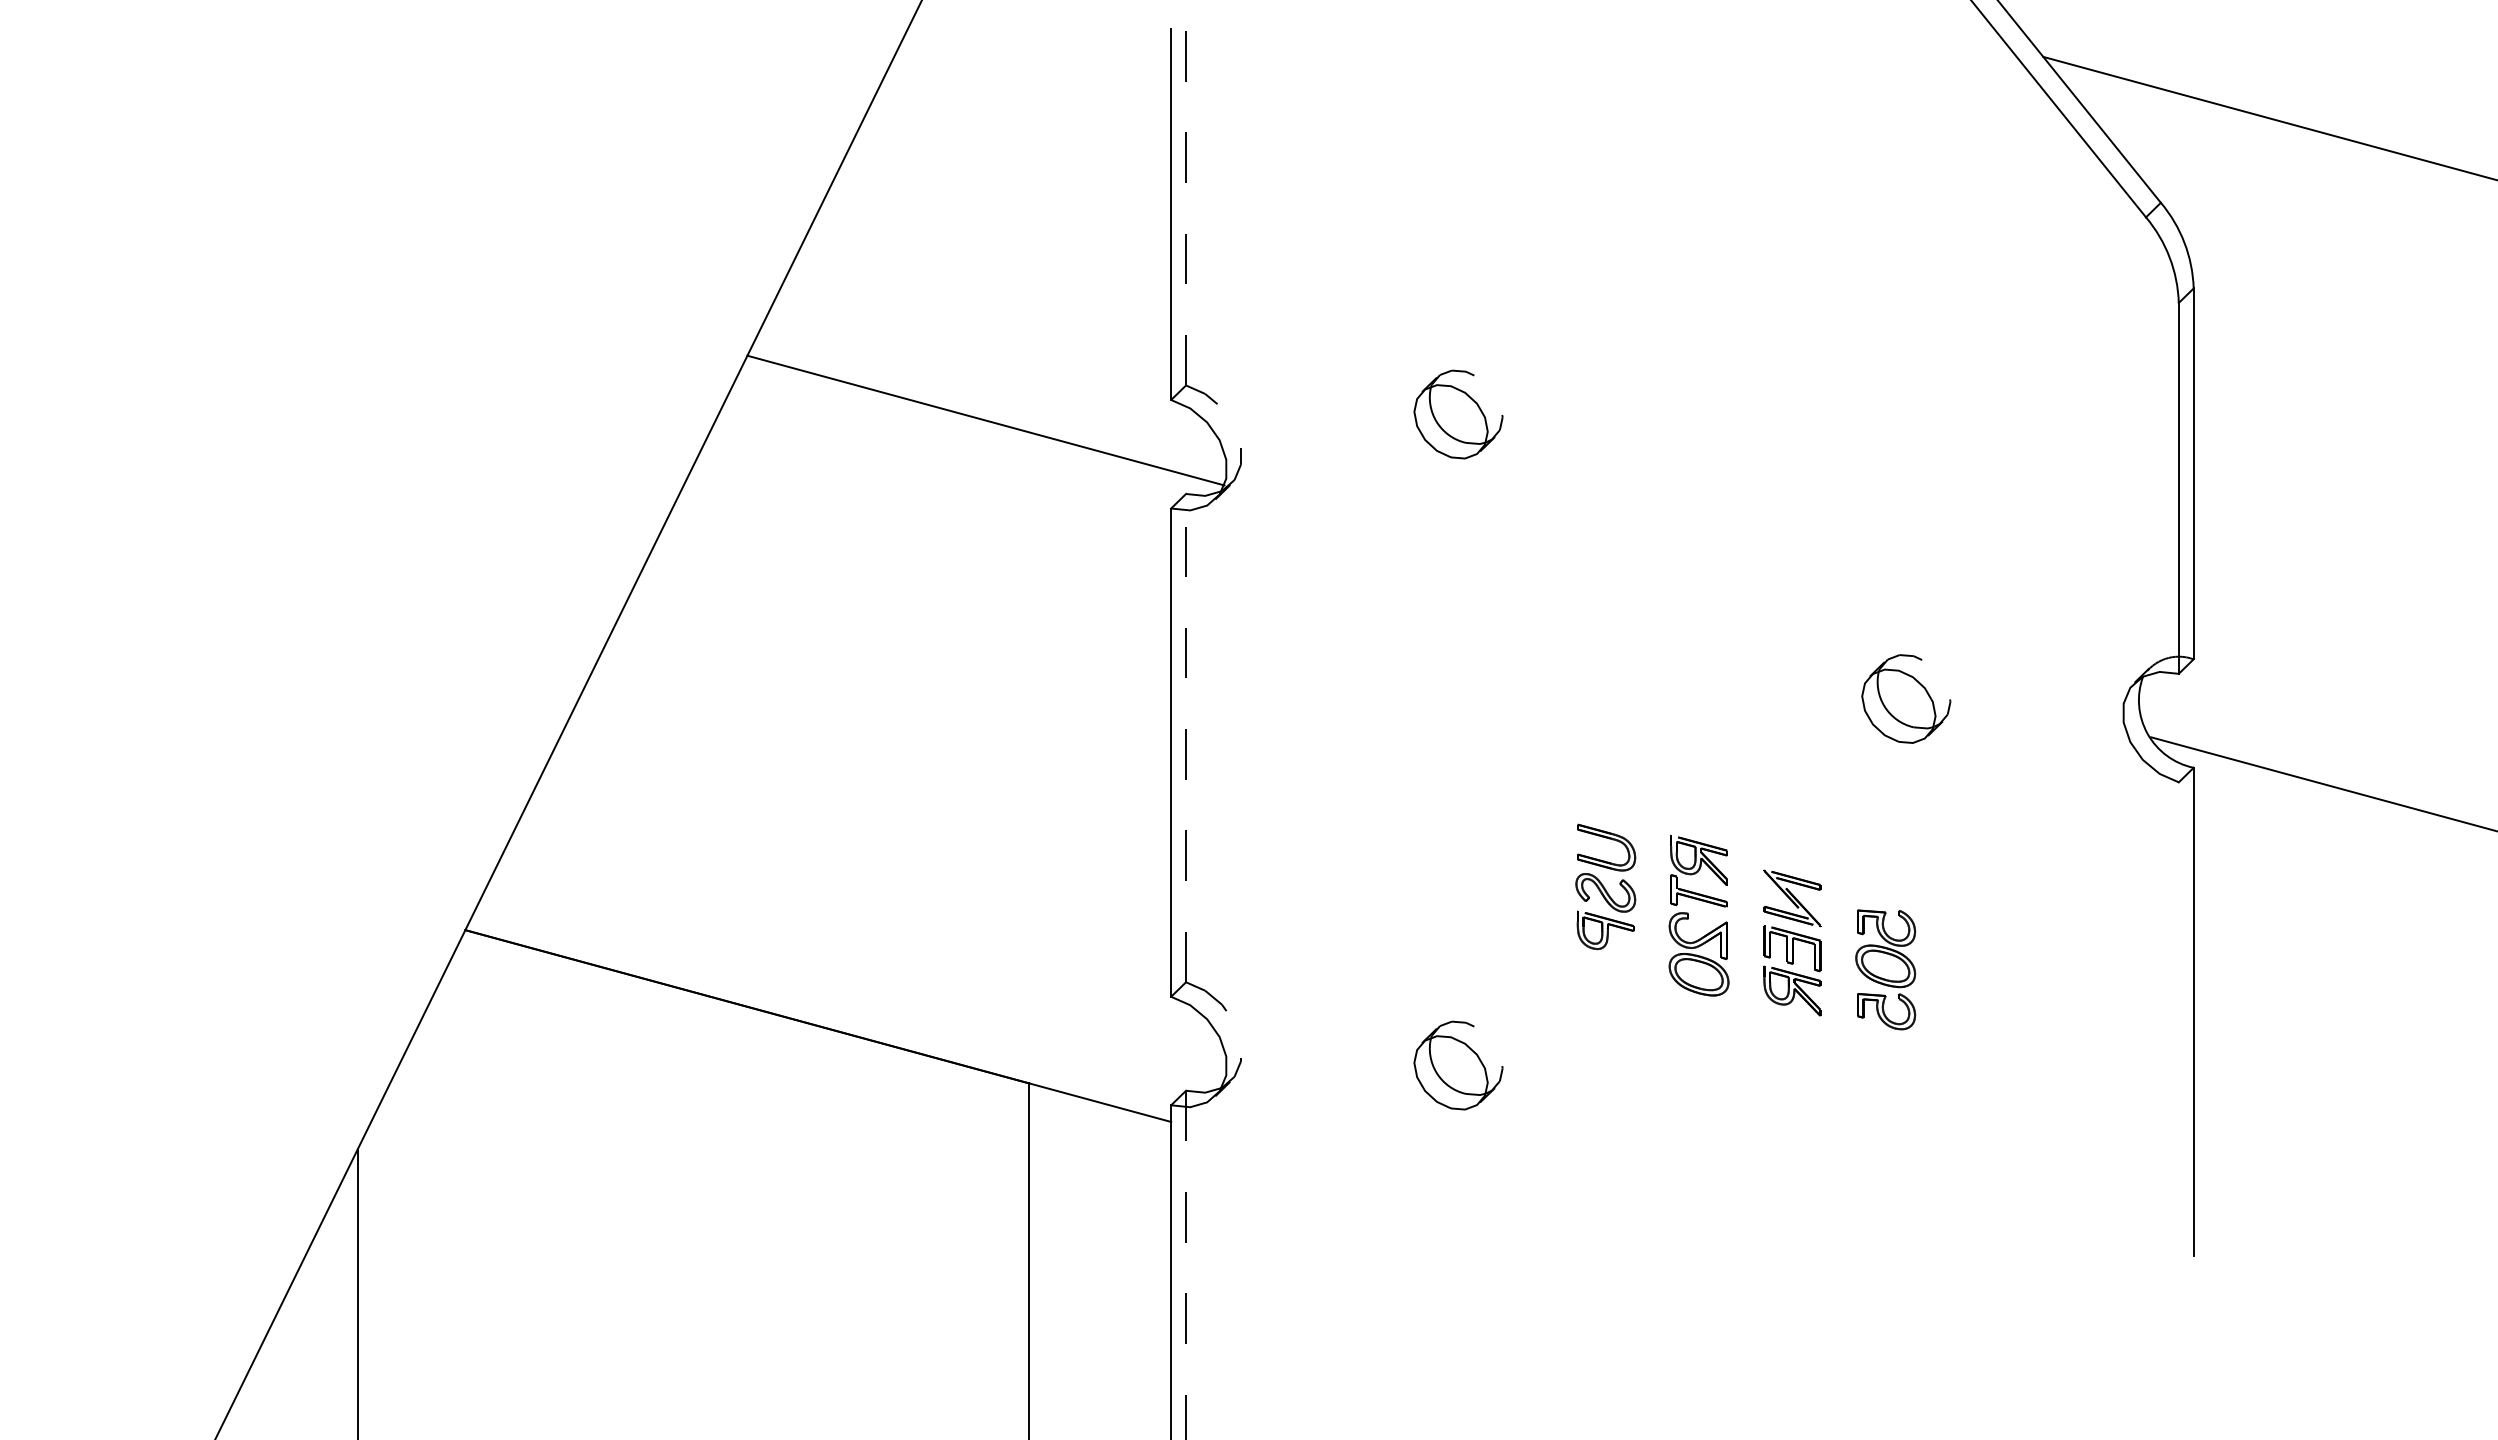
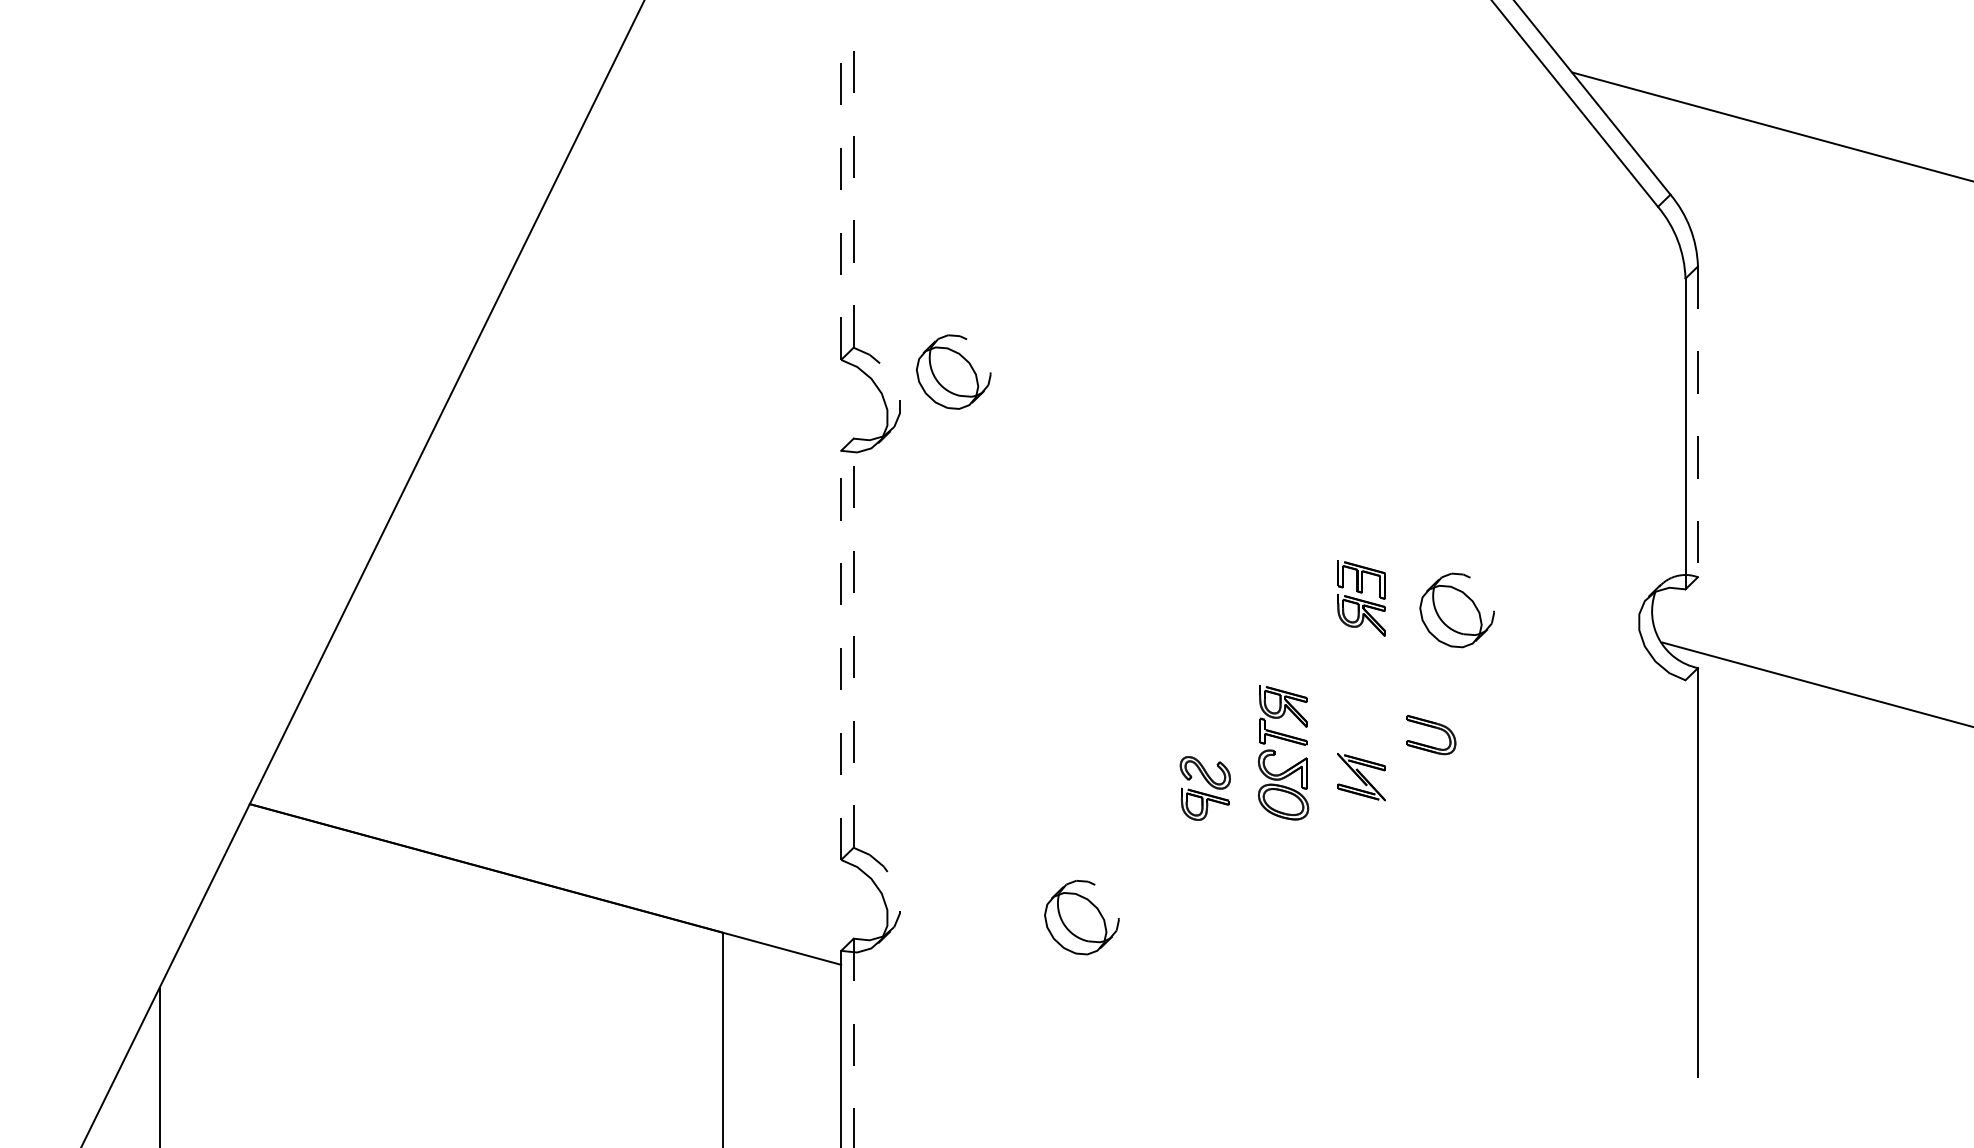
line: (1171, 214) -> (841, 204), solid -> dashed
part: (1458, 414) -> (953, 372), moved
line: (985, 420) -> (685, 377), removed
line: (2193, 474) -> (1697, 422), solid -> dashed
line: (1171, 752) -> (841, 655), solid -> dashed
part: (1609, 839) -> (1433, 728), moved
part: (1688, 915) -> (1274, 752), moved
part: (1885, 969) -> (1439, 837), removed
part: (1792, 970) -> (1361, 598), moved

